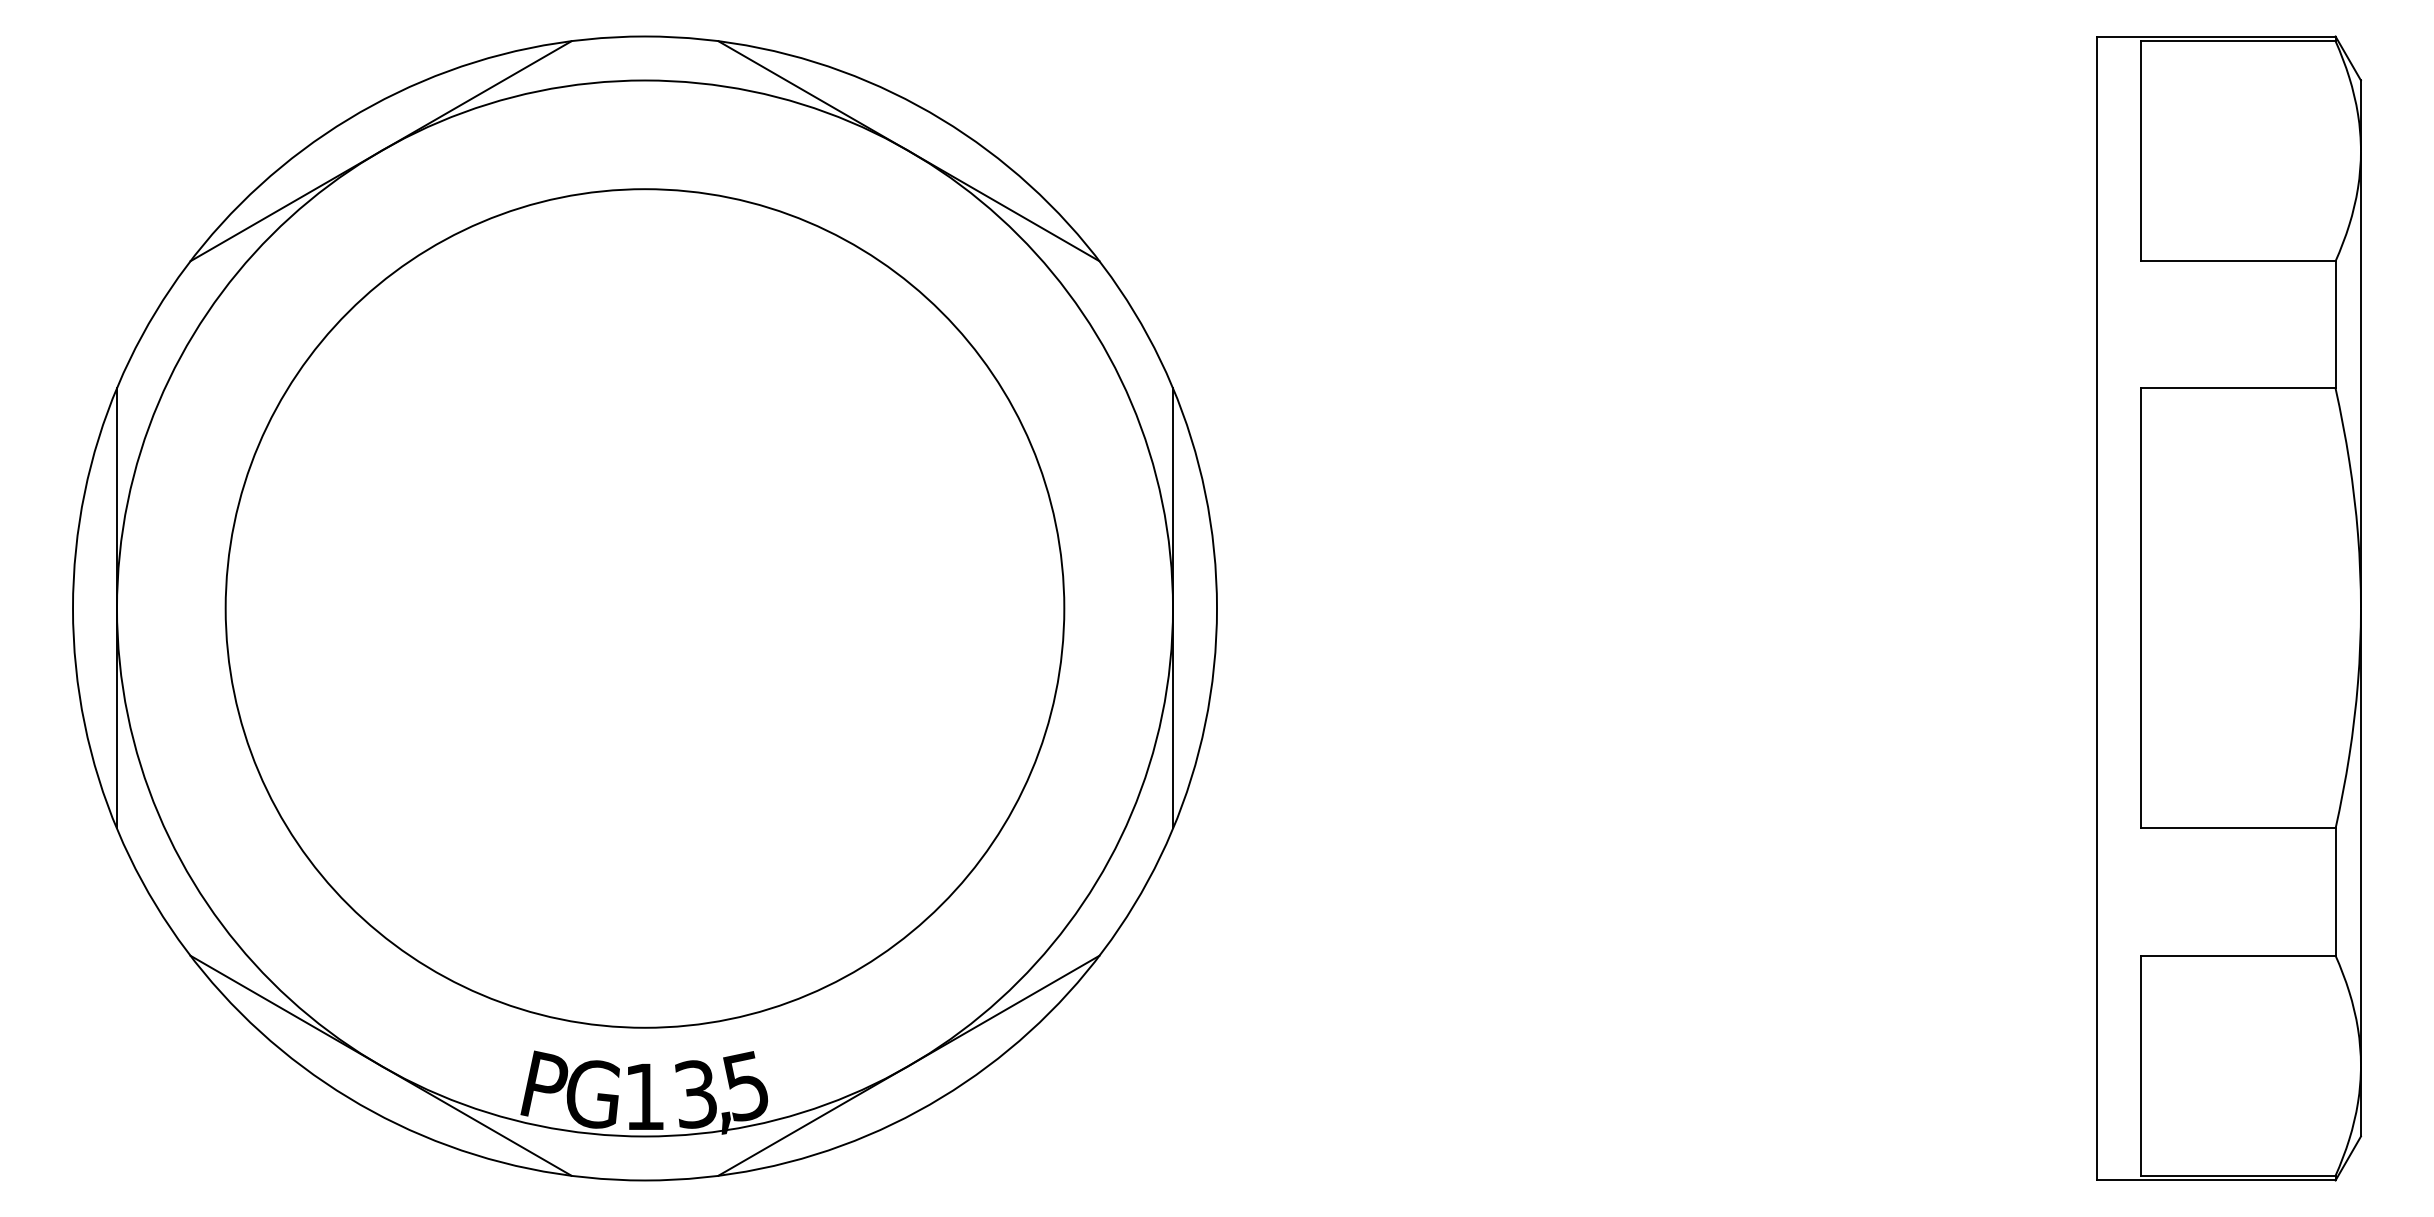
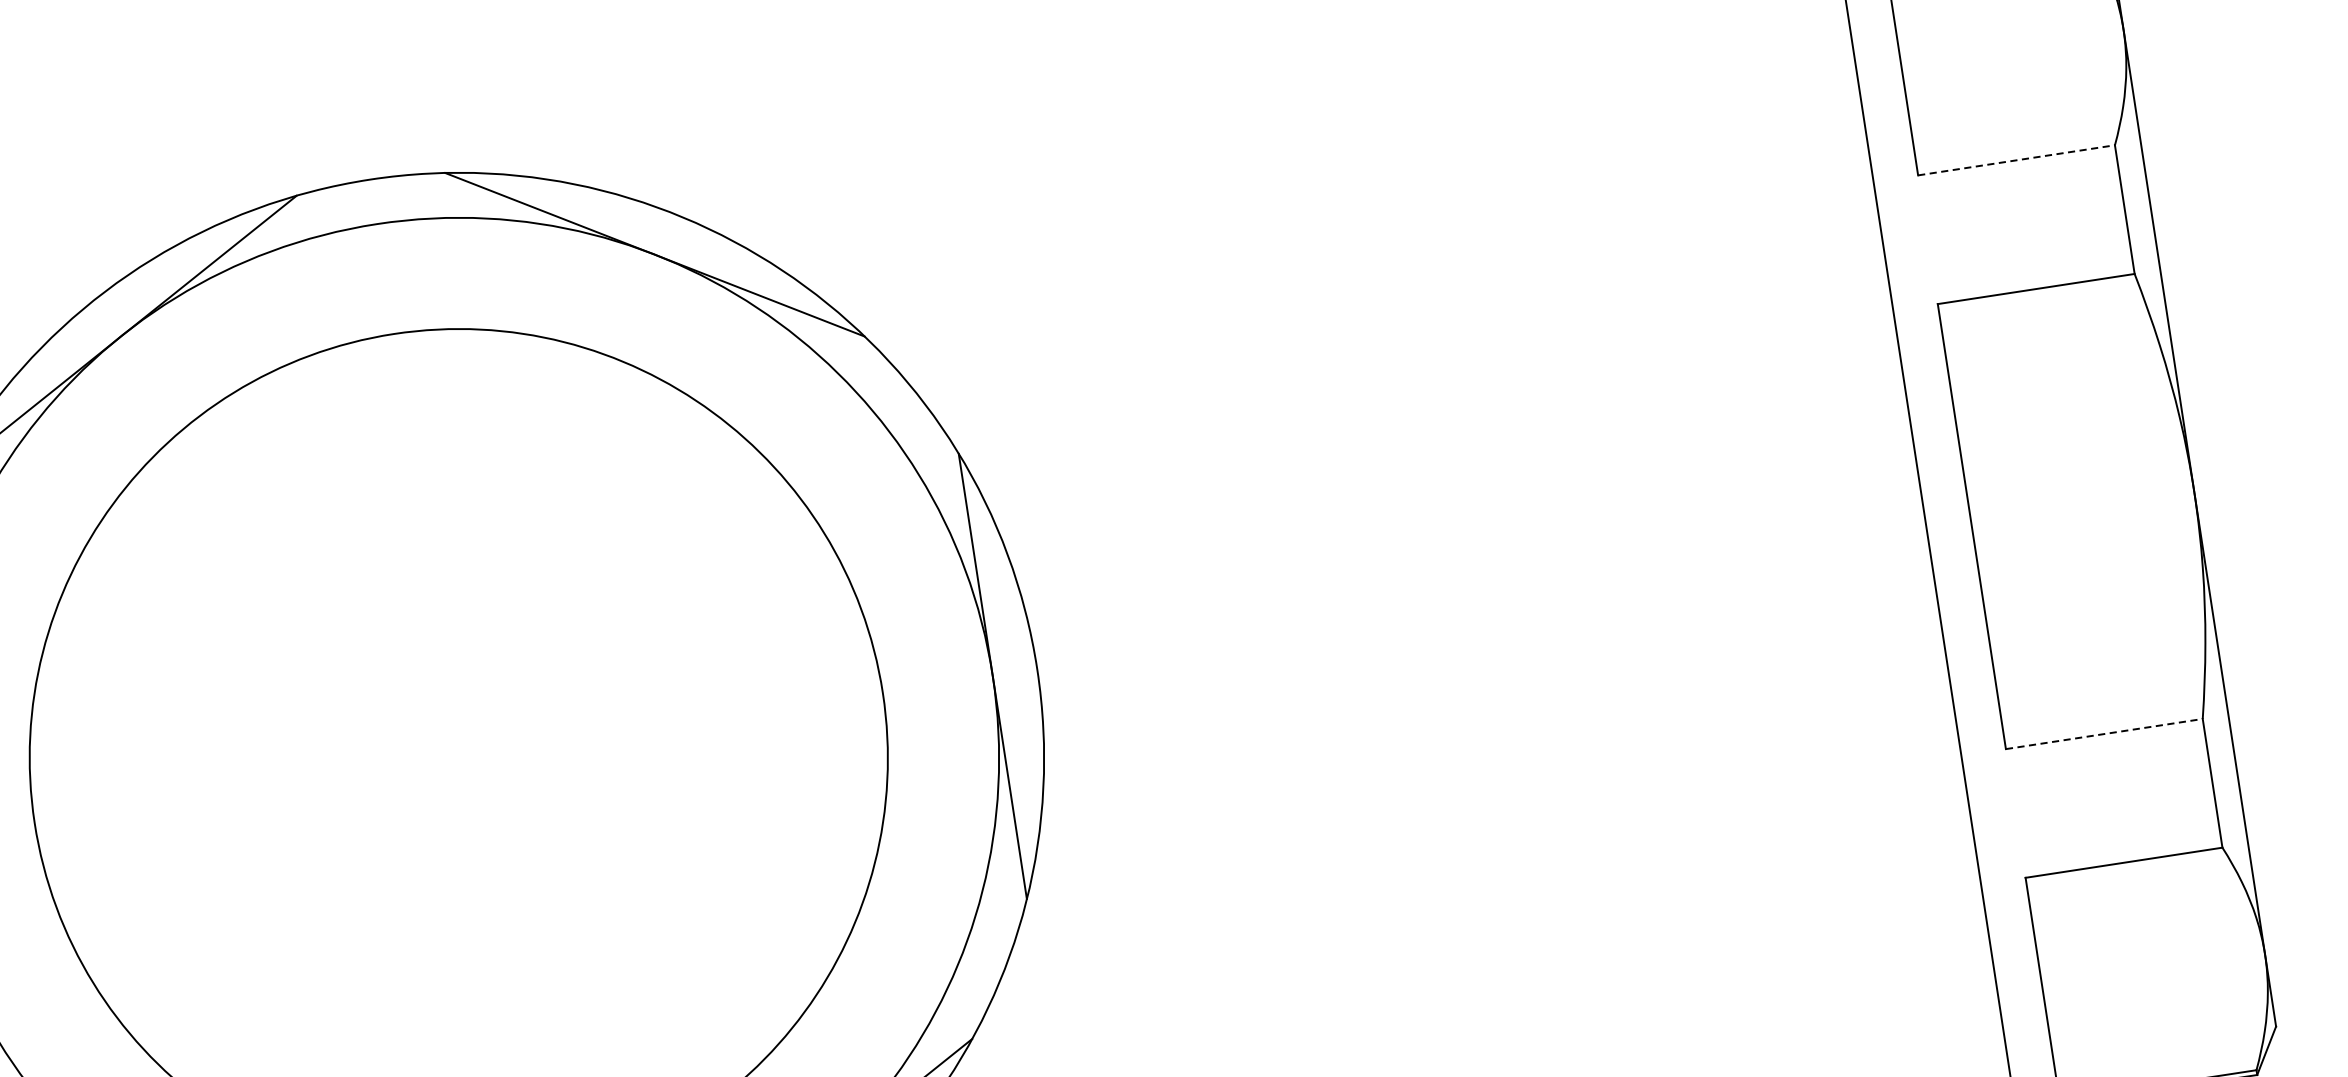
line: (2238, 261) -> (2016, 160), solid -> dashed
line: (2238, 828) -> (2104, 734), solid -> dashed

